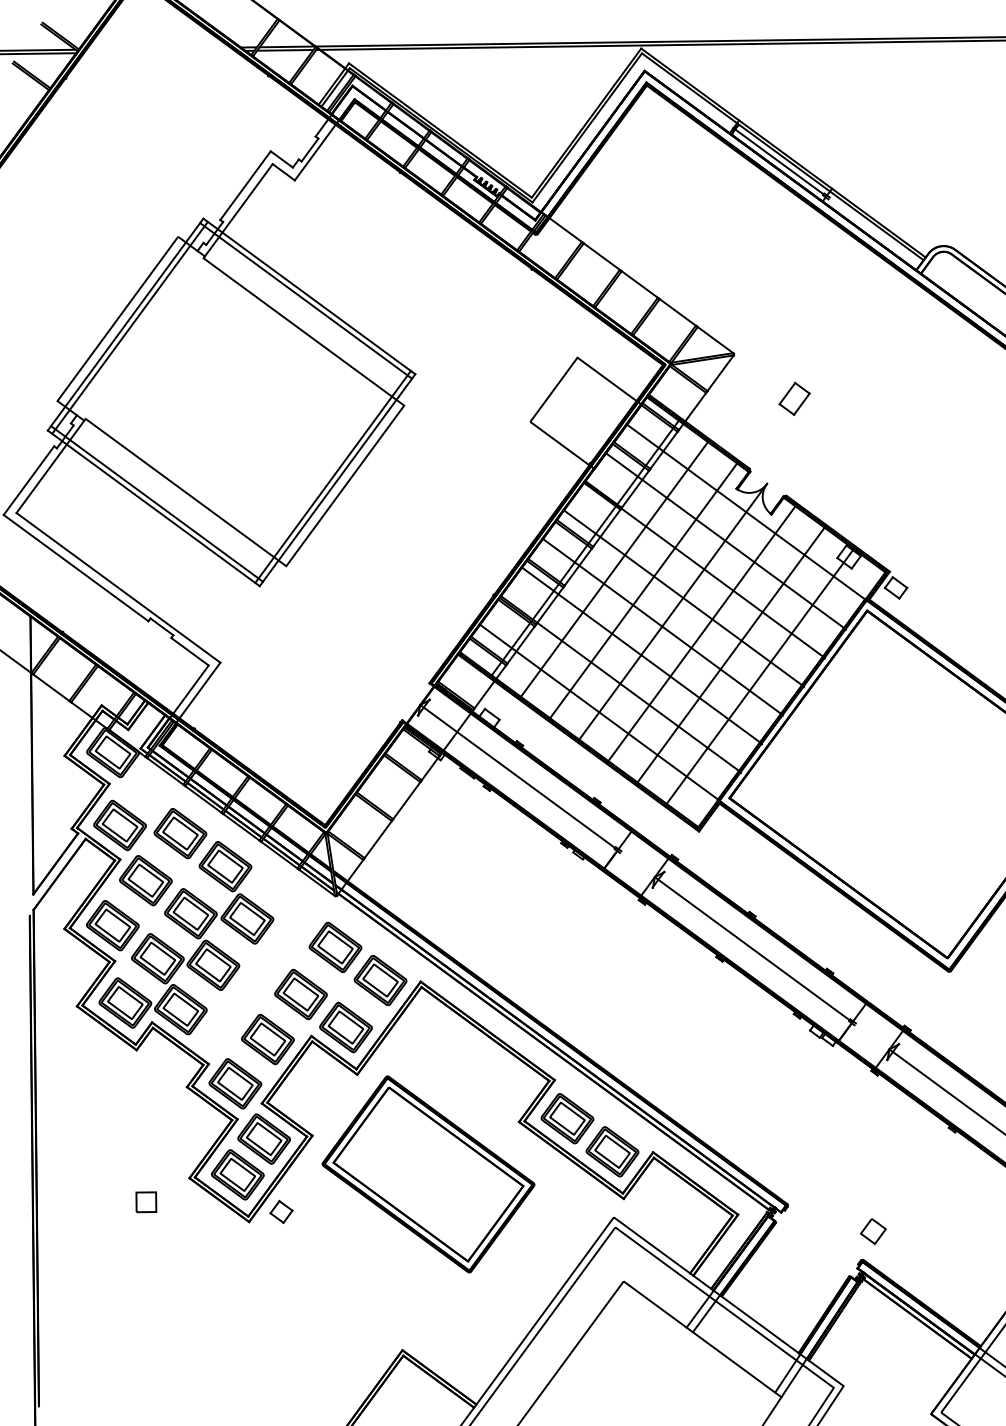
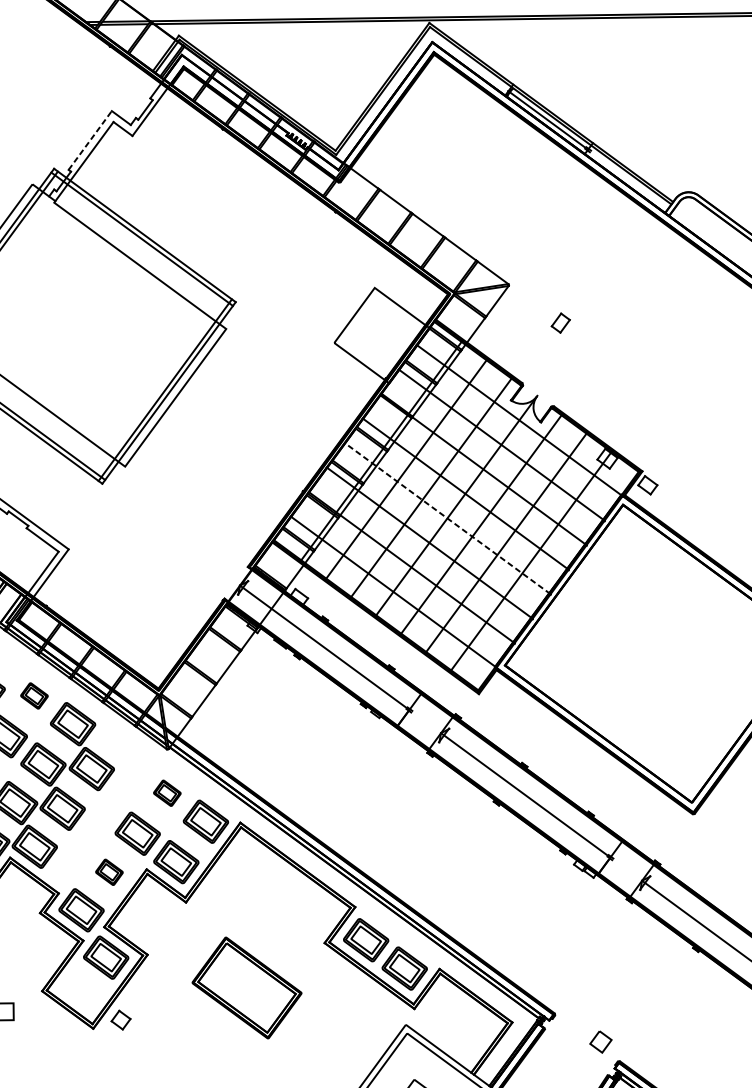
line: (245, 185) -> (90, 140), solid -> dashed
part: (794, 398) -> (560, 322), size x0.7
line: (662, 626) -> (447, 518), solid -> dashed
part: (180, 833) -> (34, 695), size x0.6
part: (335, 946) -> (167, 792), size x0.6
part: (267, 1039) -> (109, 872), size x0.6
part: (237, 1174) -> (83, 988), removed
part: (428, 1174) -> (247, 988), size x0.6
part: (872, 1231) -> (600, 1042), moved

